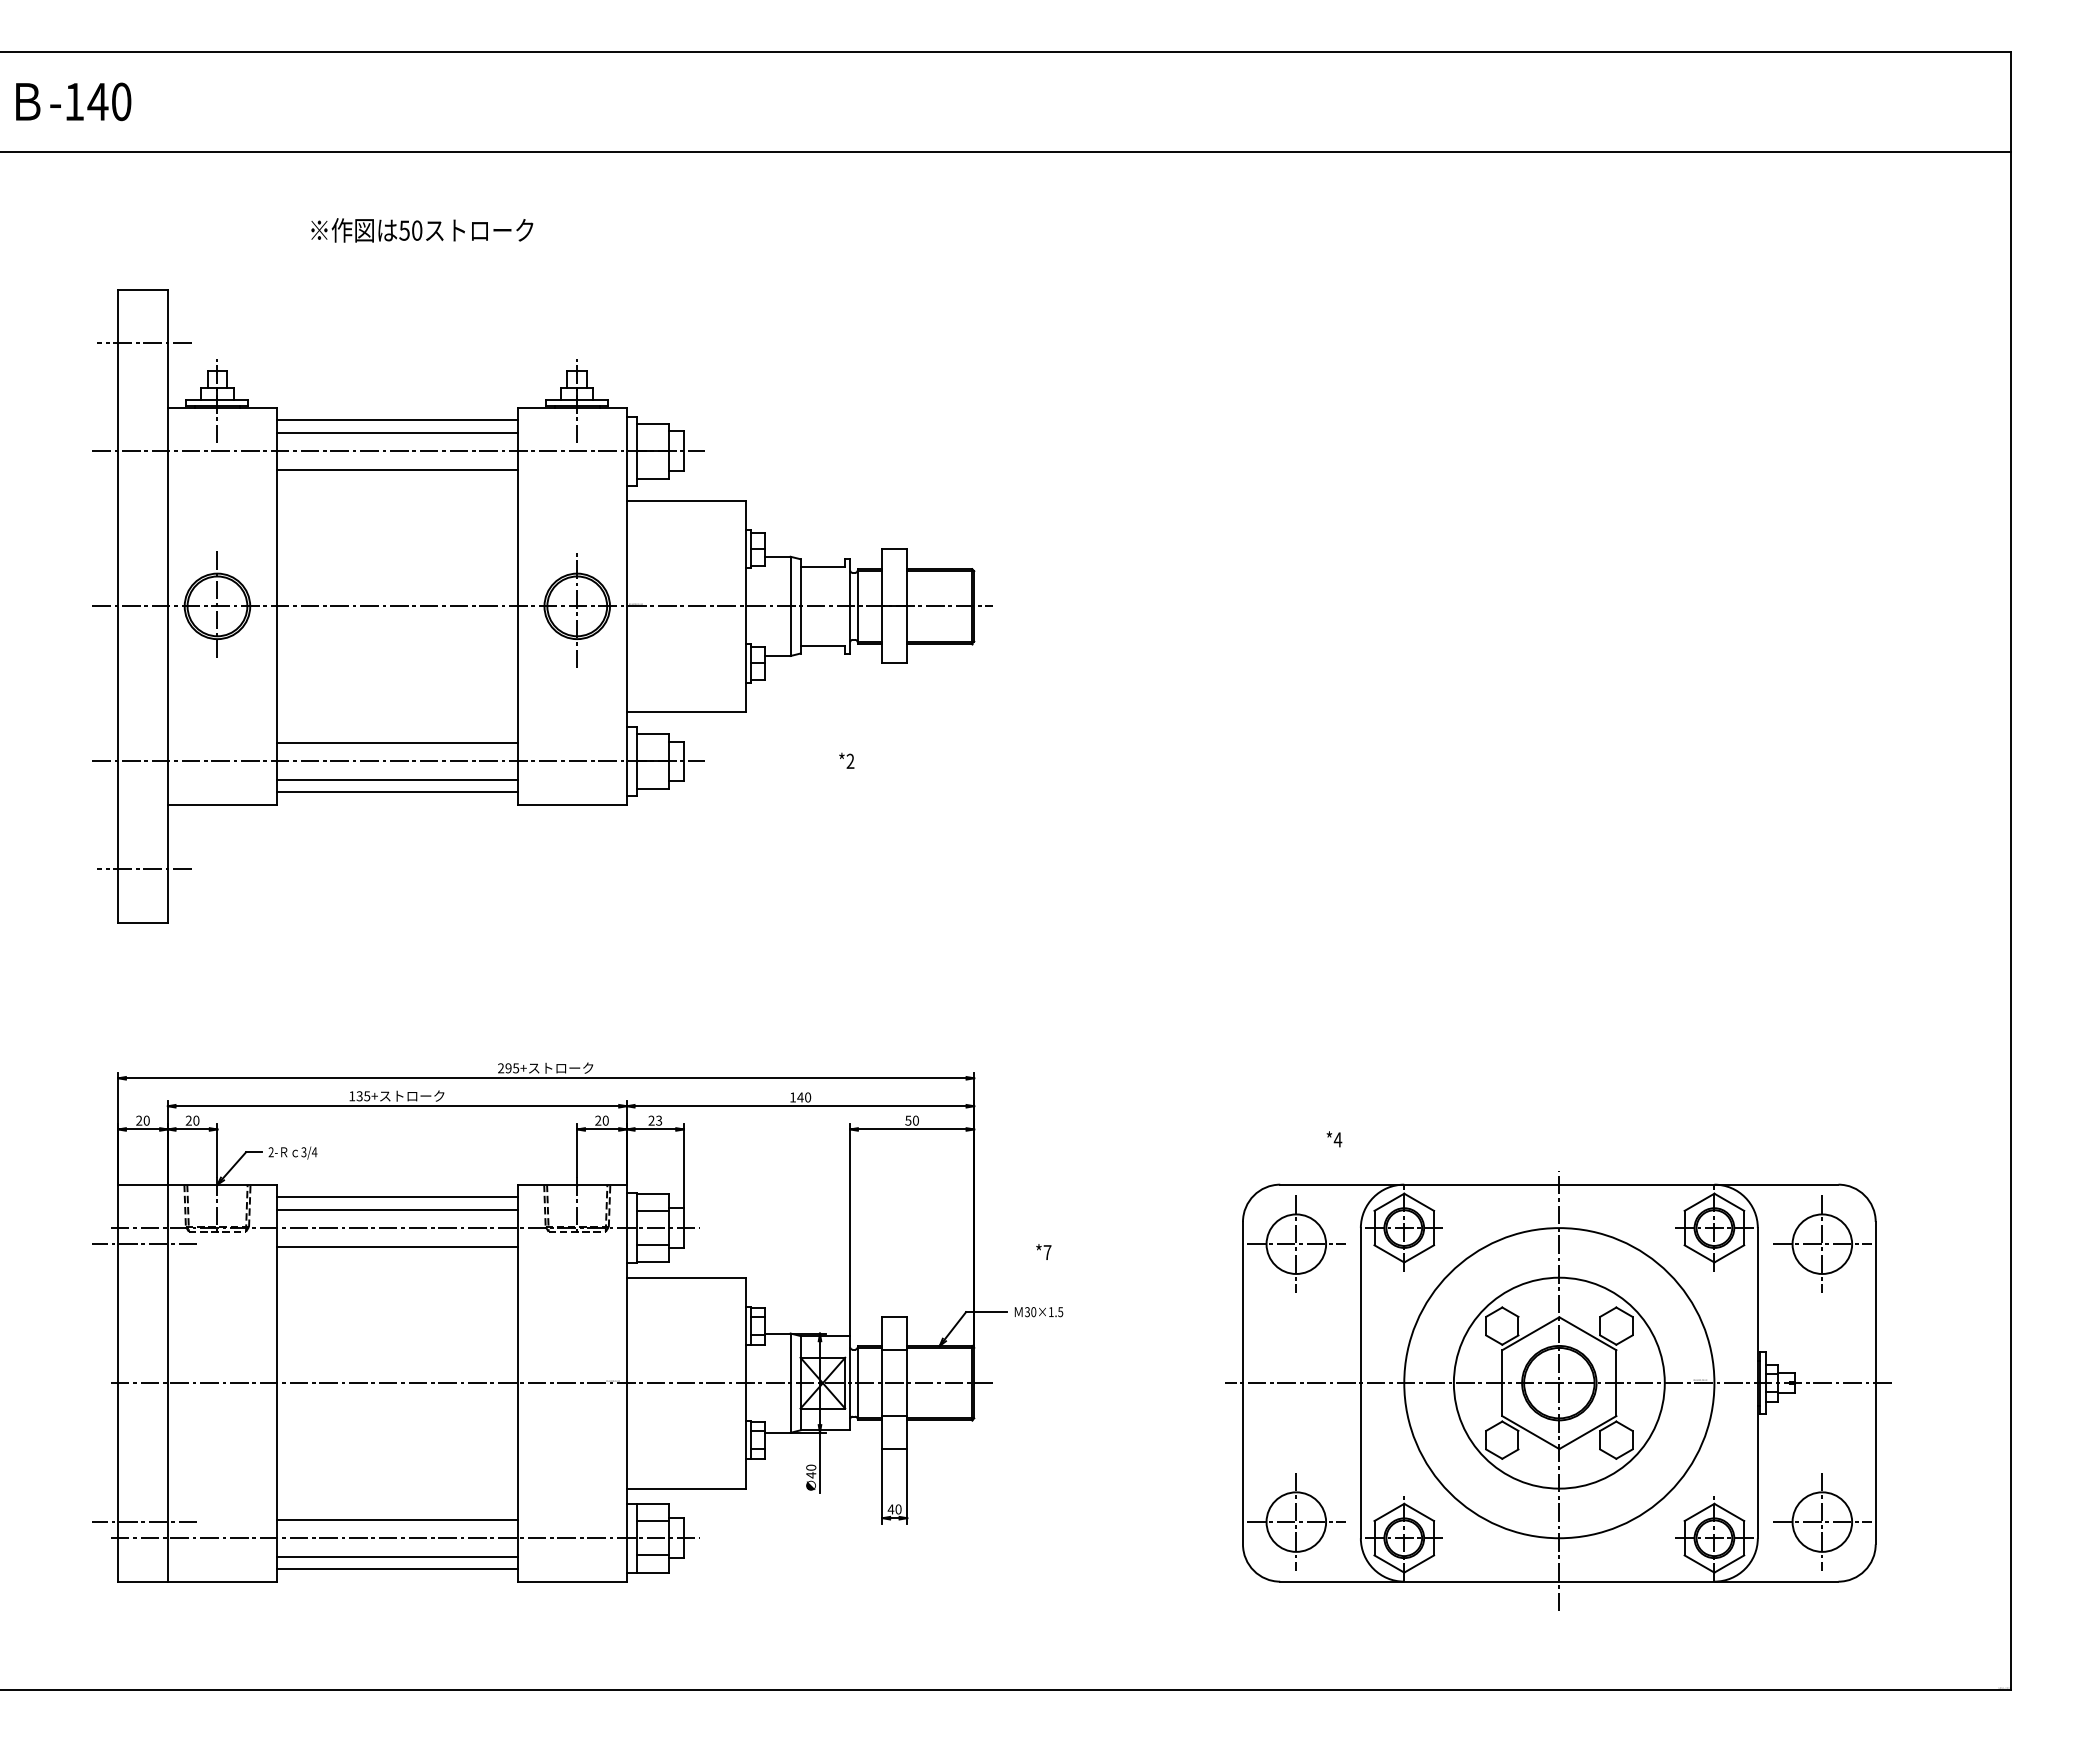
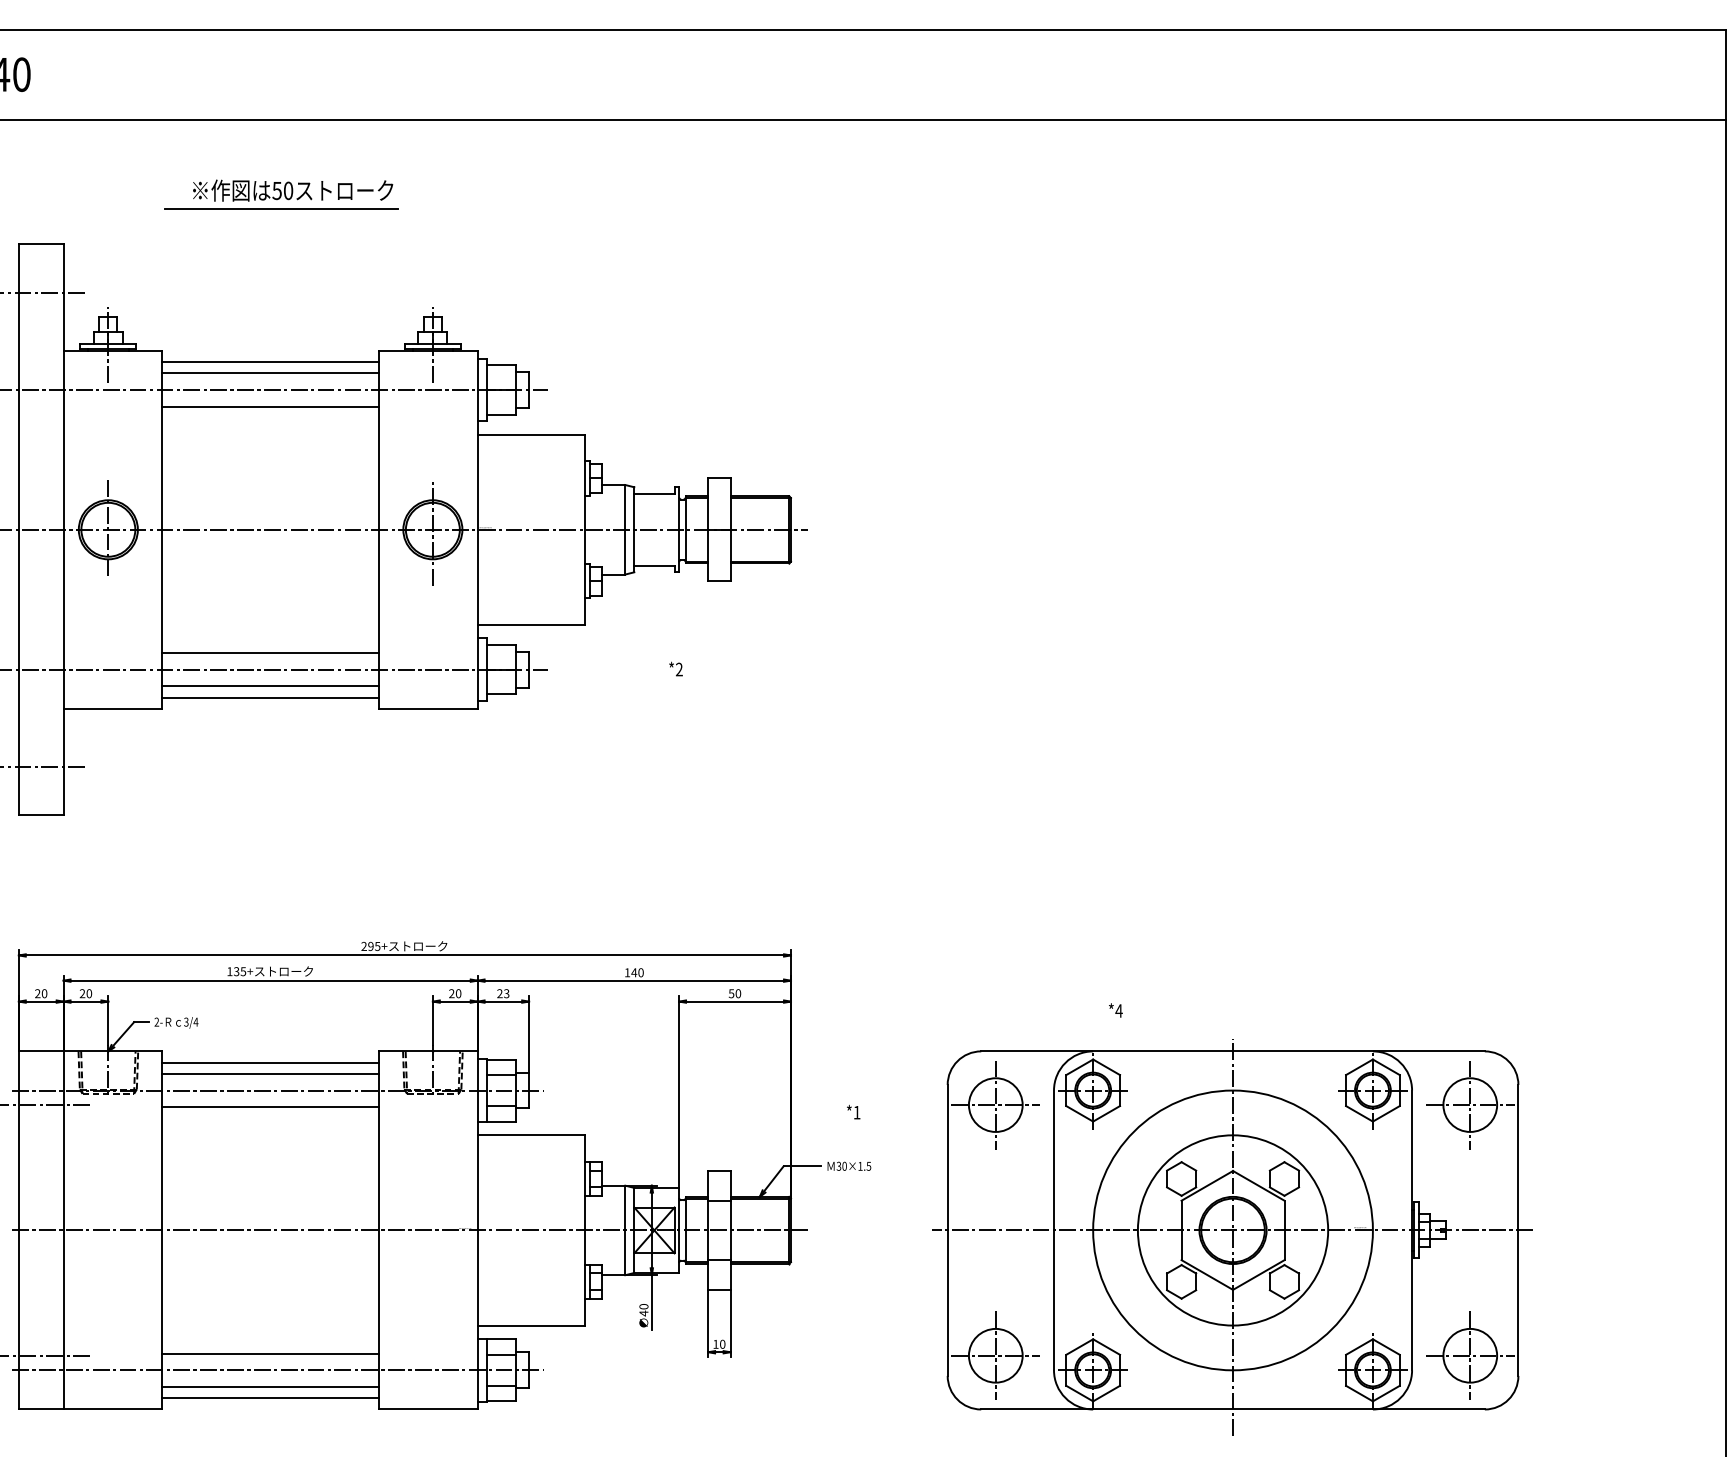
line: (409, 250) -> (281, 208), added
text: (1047, 1252) -> (857, 1112), *7 -> *1
part: (1558, 1390) -> (1232, 1237), moved
text: (890, 1509) -> (715, 1344), 40 -> 10

